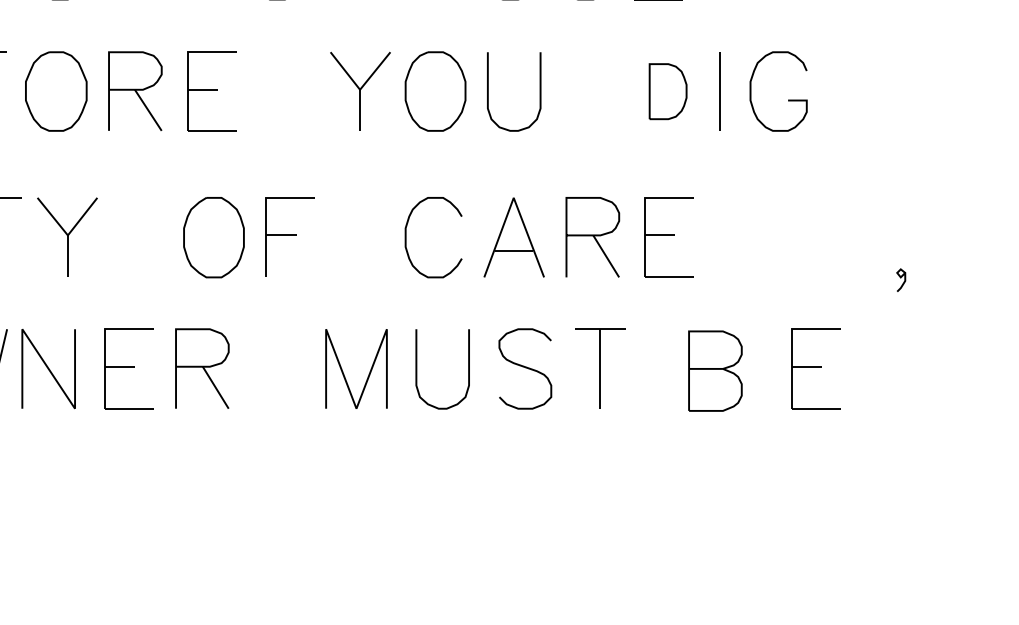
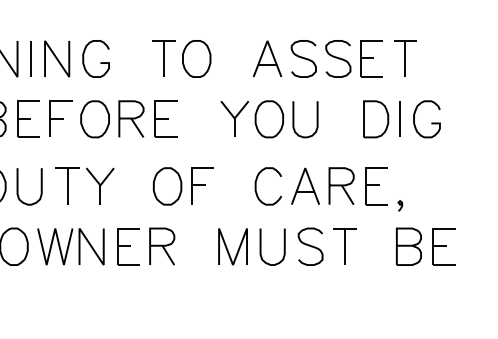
part: (668, 91) -> (376, 119), size x1.43
curve: (901, 279) -> (400, 205), moved
part: (714, 370) -> (408, 246), moved

